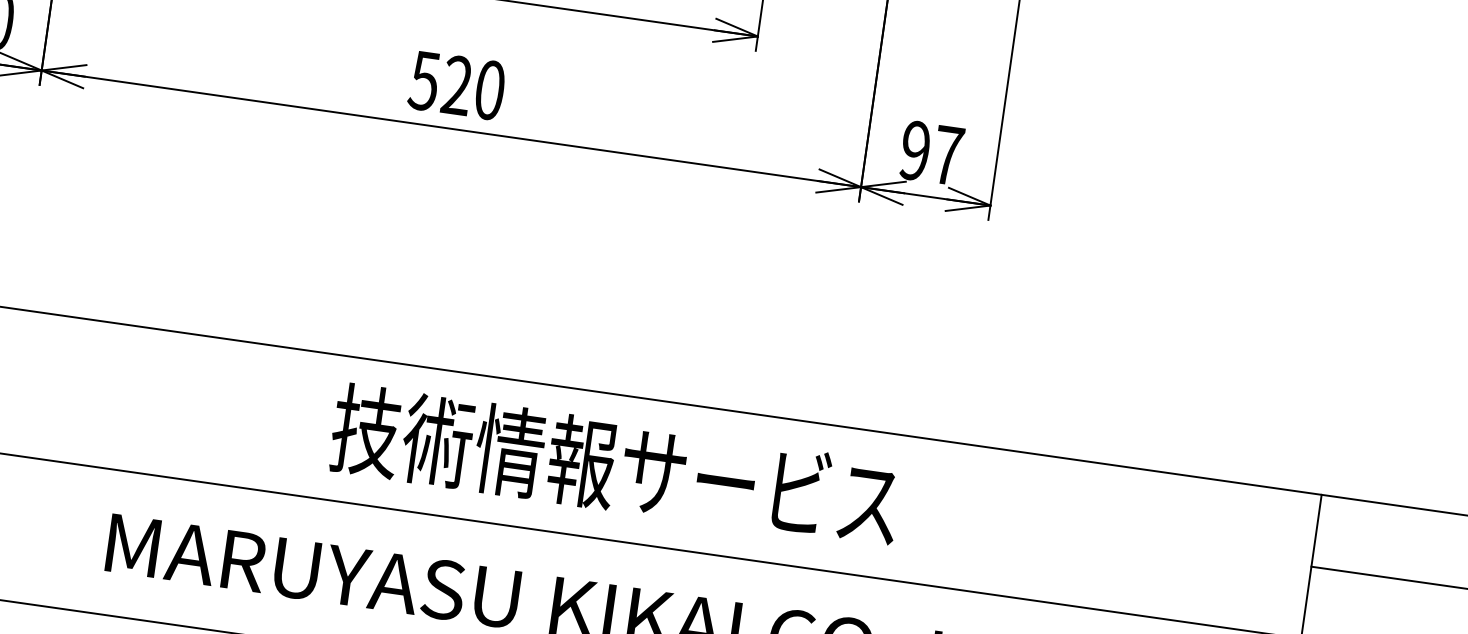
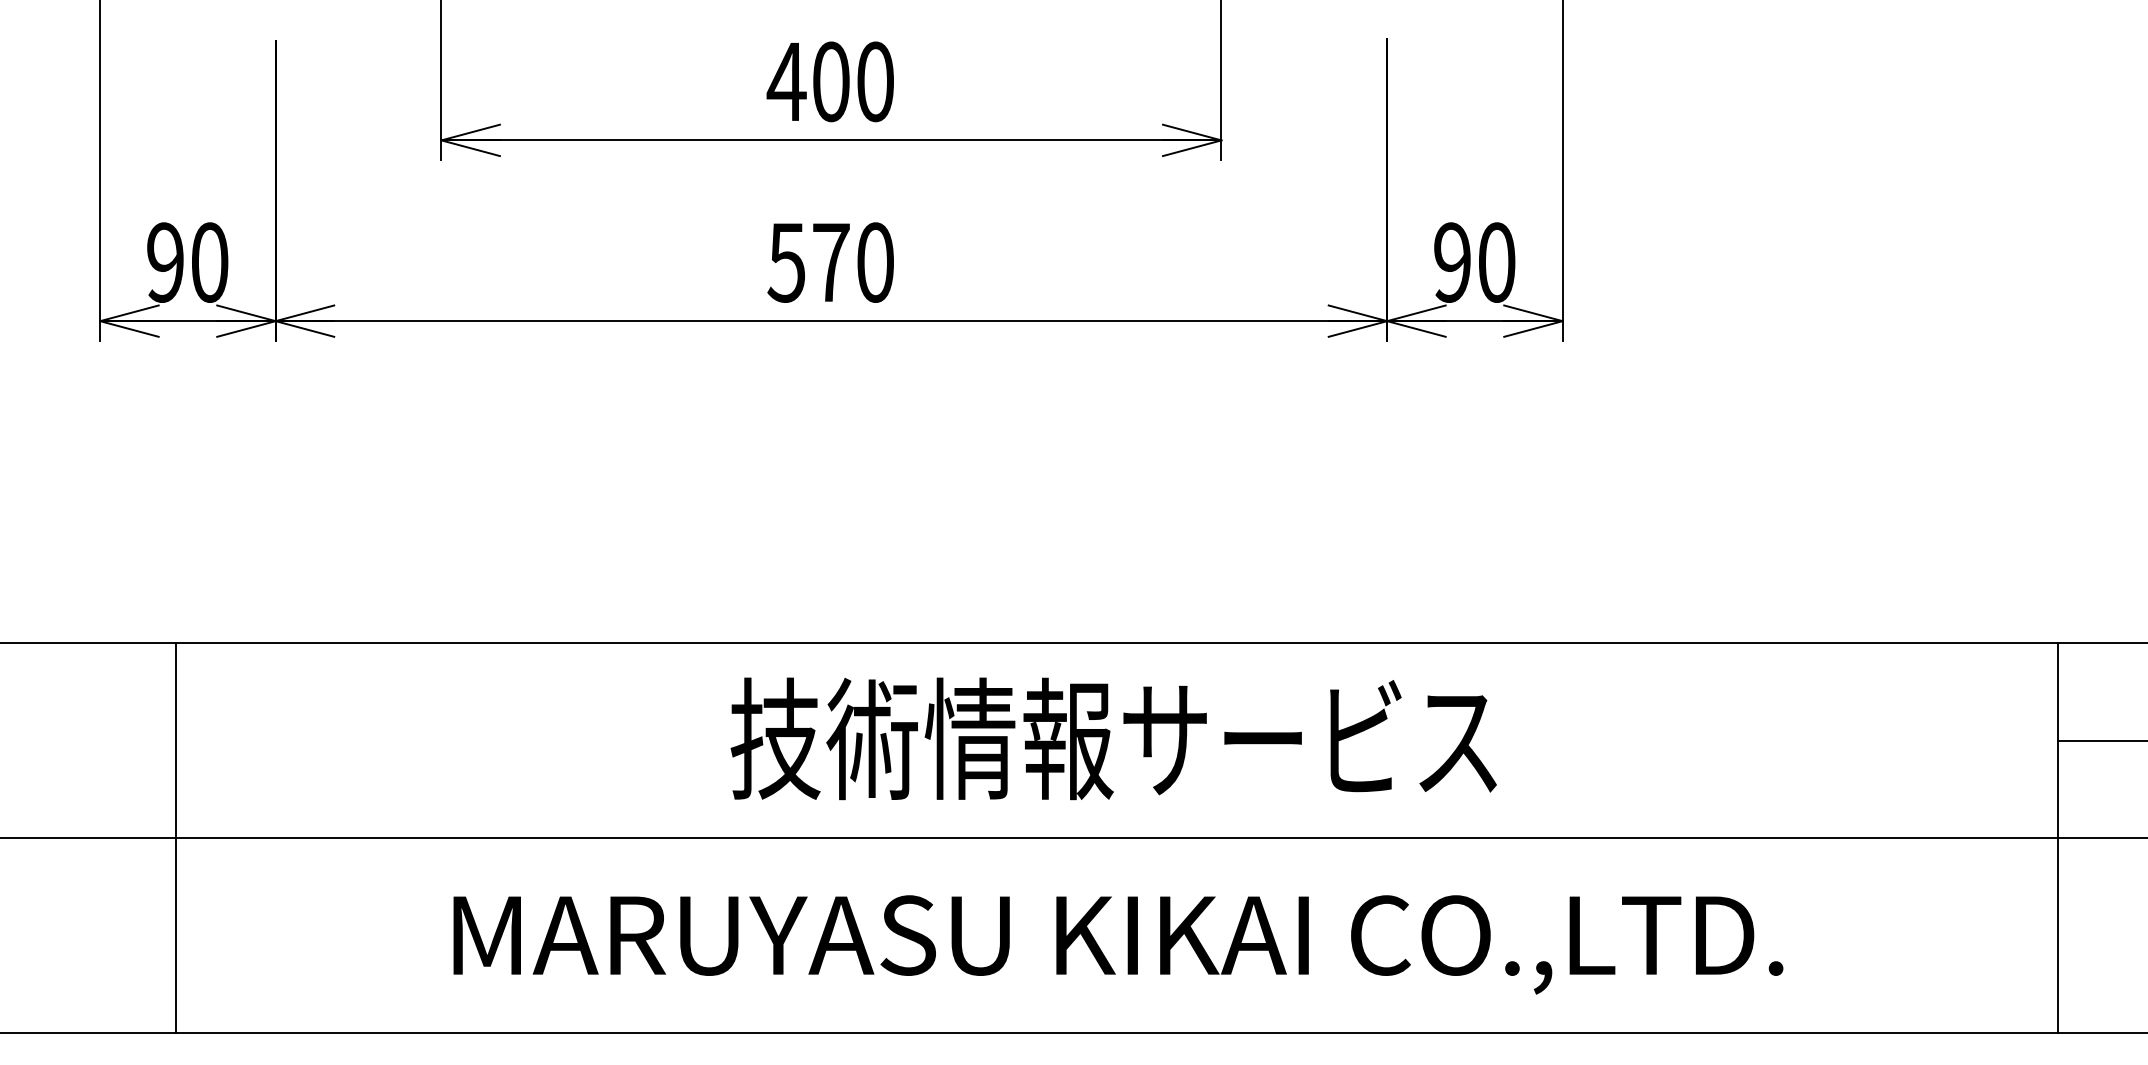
text: (456, 84) -> (830, 261), 520 -> 570
text: (947, 155) -> (1496, 262), 97 -> 90

